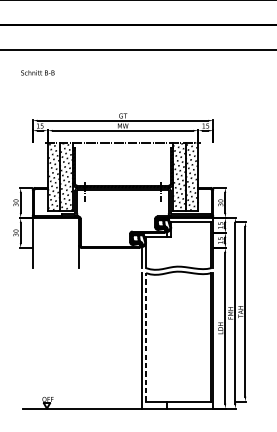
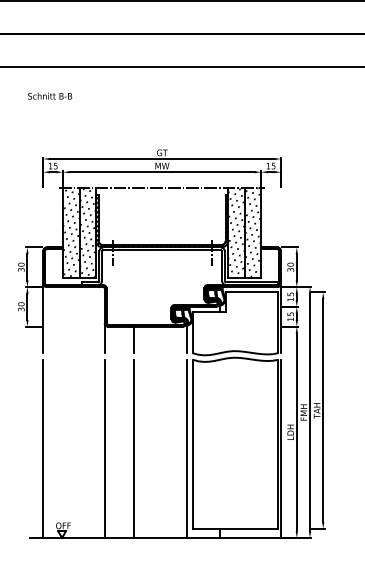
line: (101, 257) -> (133, 339), added
line: (146, 337) -> (192, 444), dashed -> solid
line: (32, 340) -> (43, 448), added
line: (79, 340) -> (104, 448), added
line: (101, 340) -> (133, 448), added

